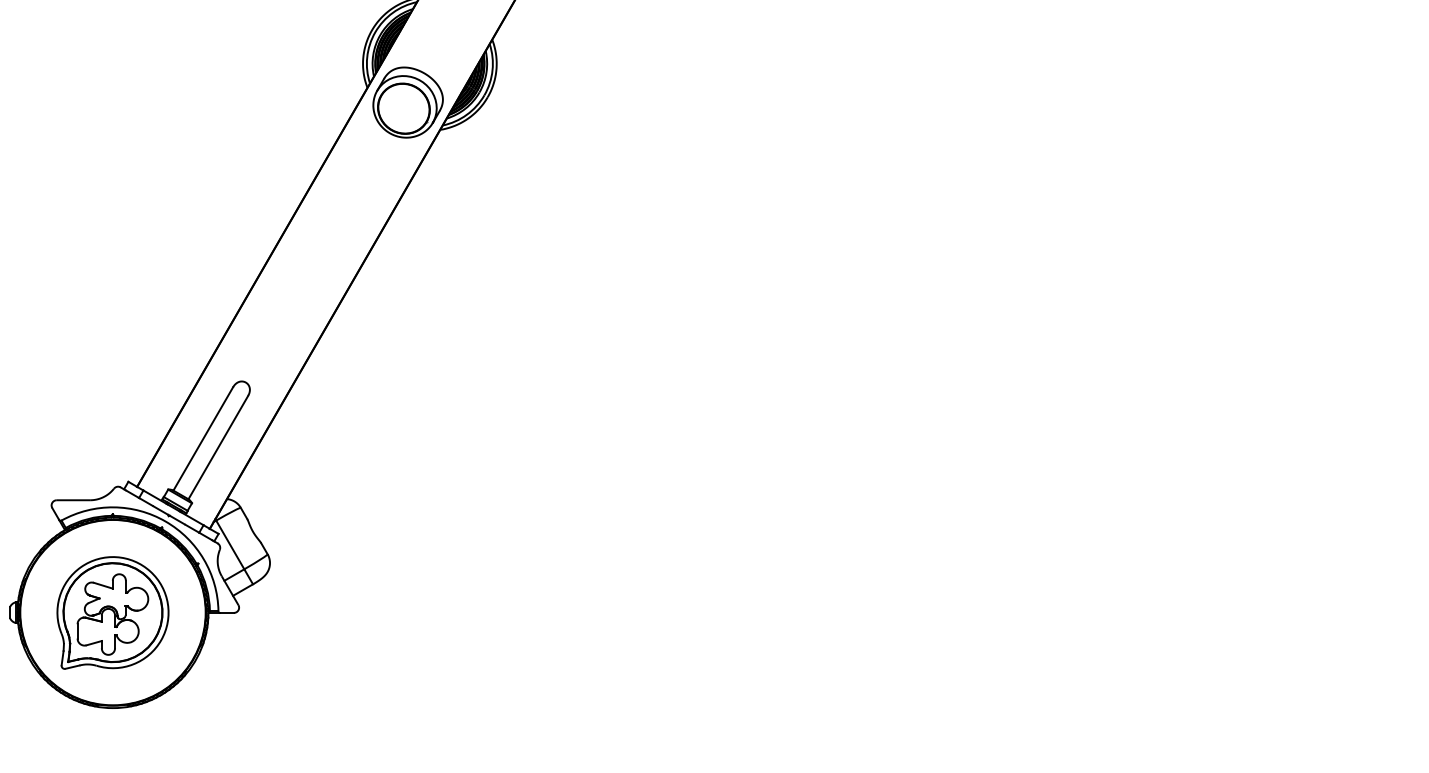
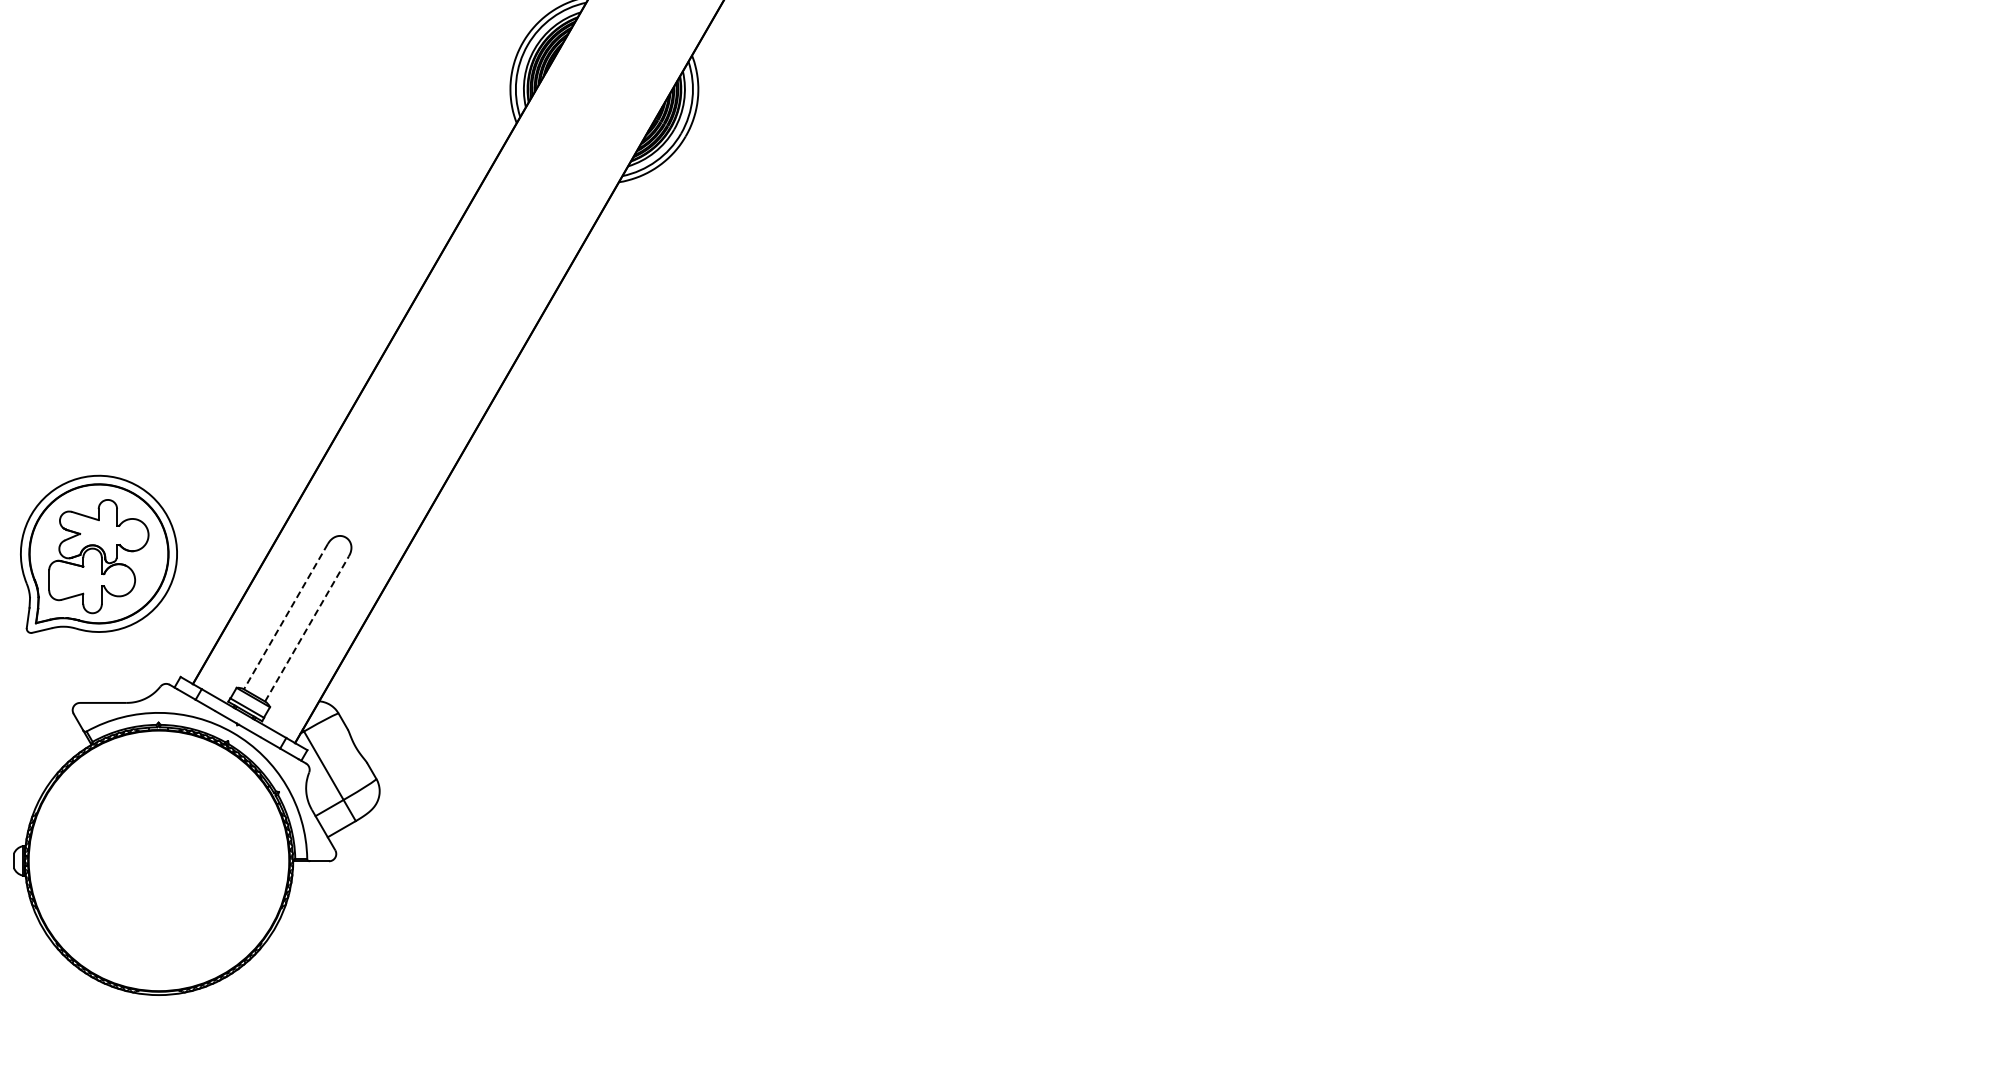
part: (407, 102) -> (573, 143), removed
line: (203, 438) -> (285, 616), solid -> dashed
line: (218, 447) -> (307, 628), solid -> dashed
part: (112, 612) -> (98, 553), moved

